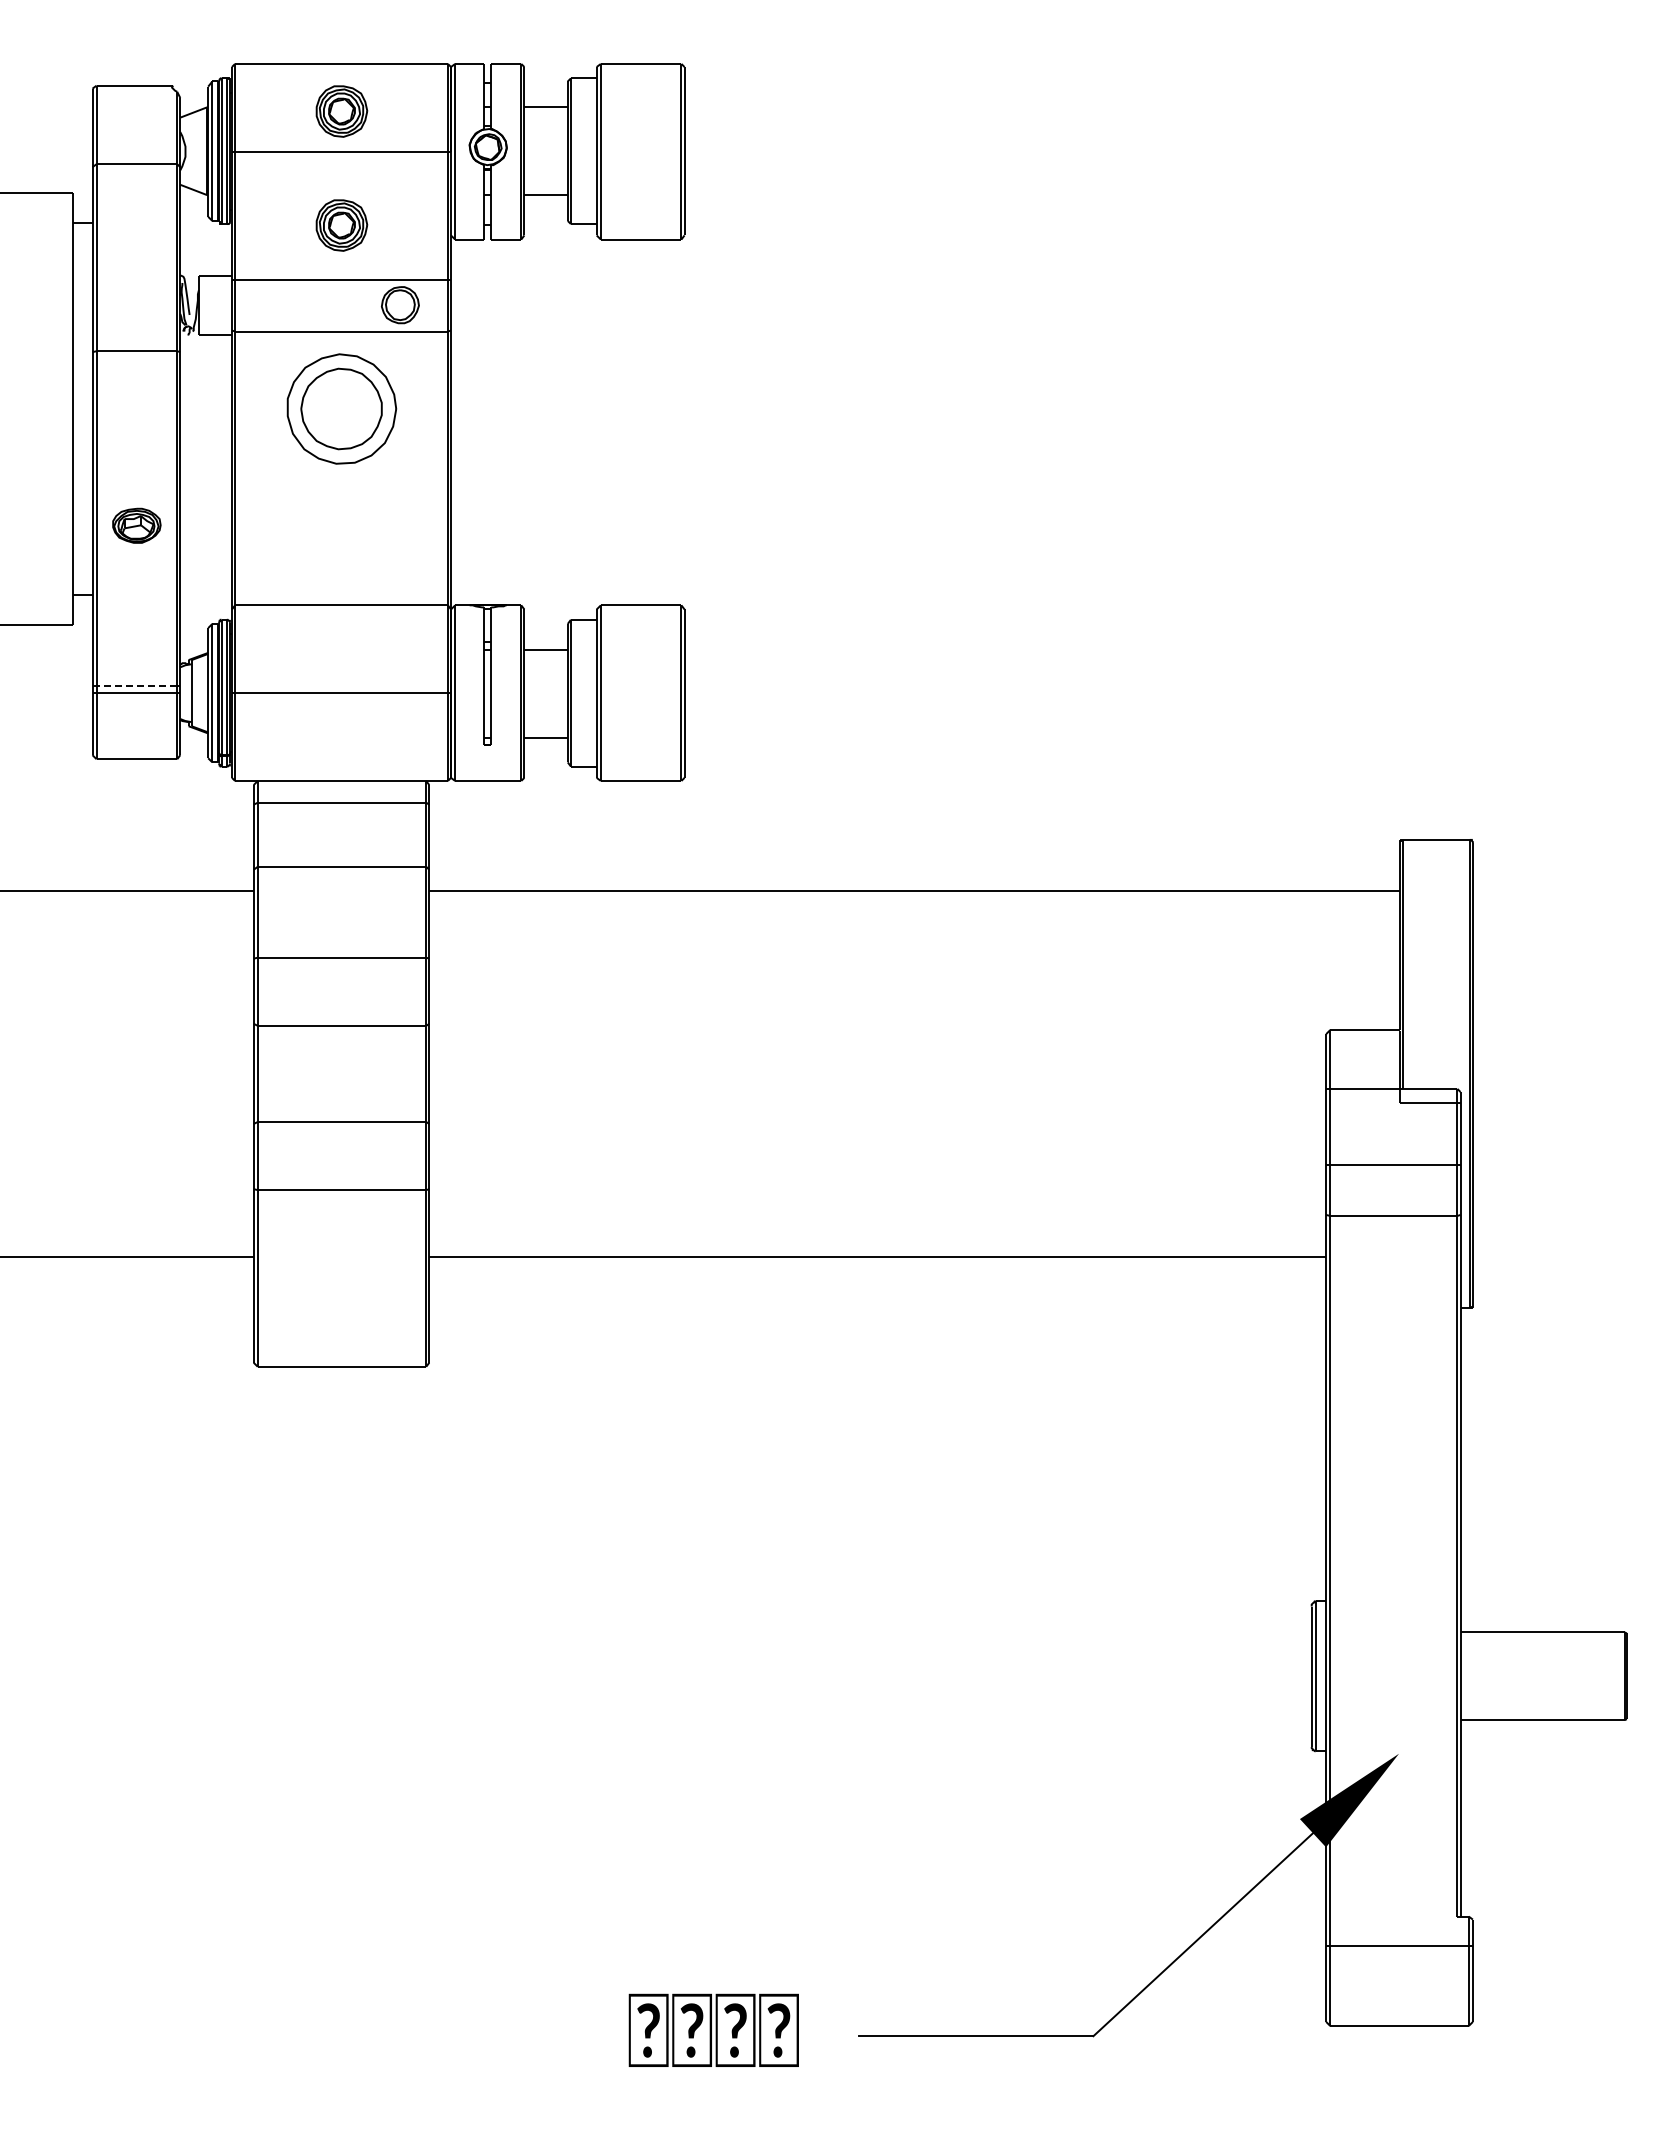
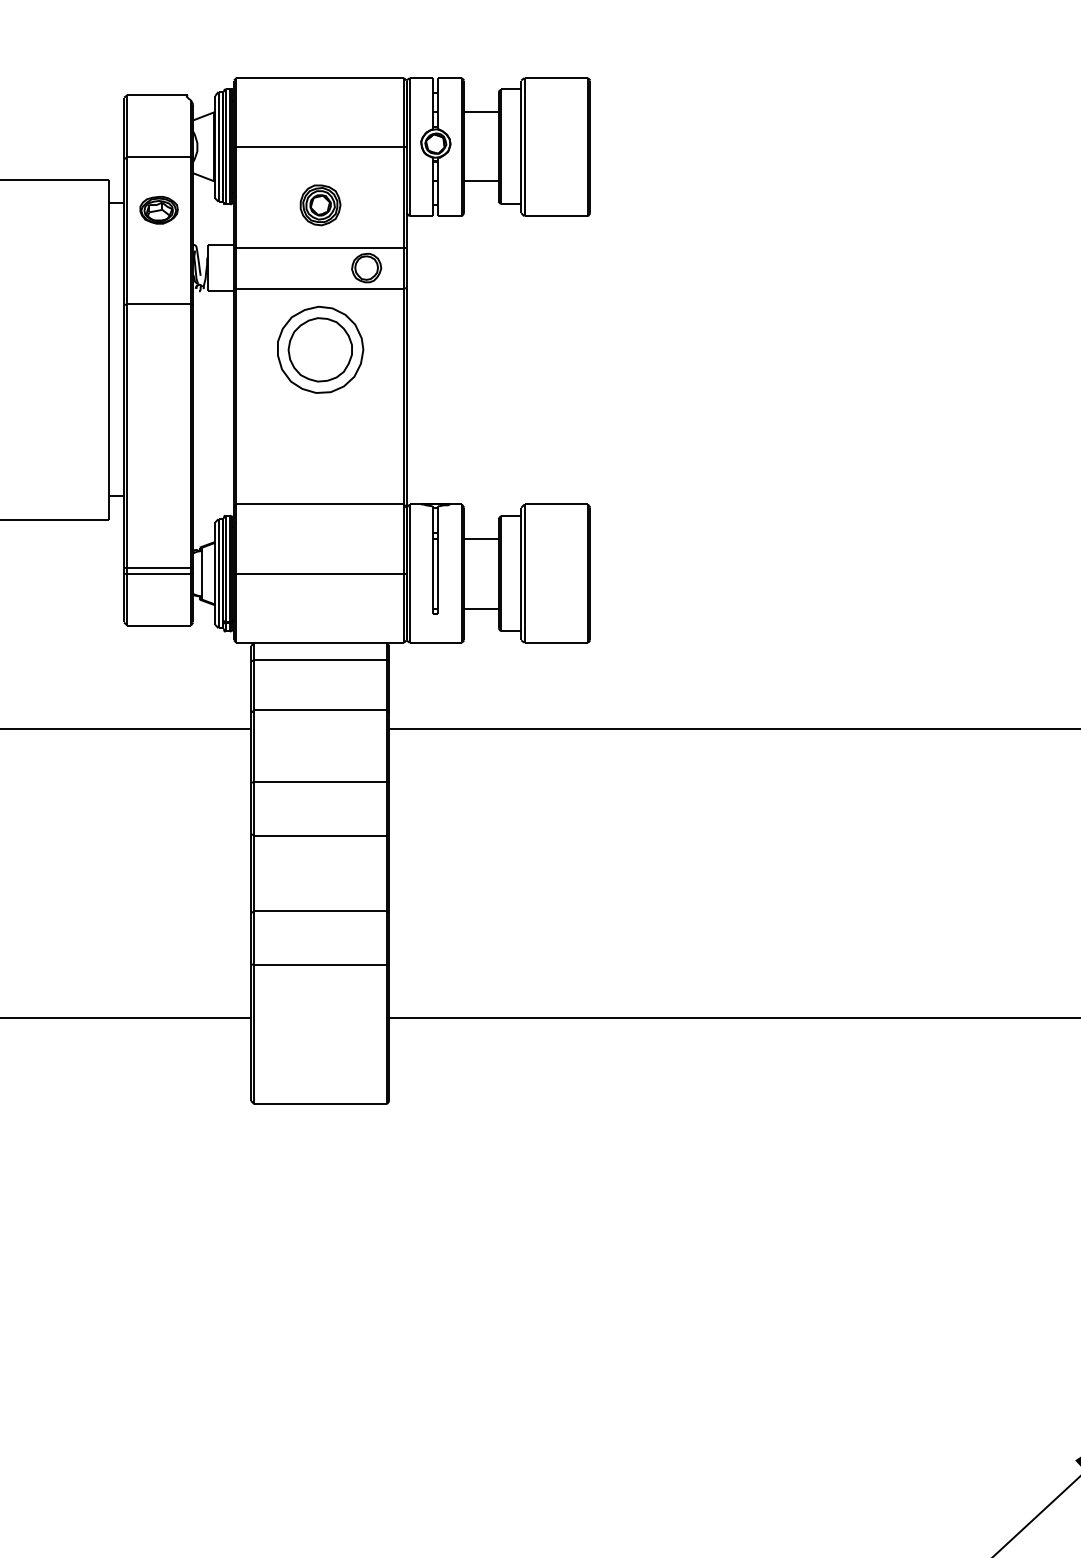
part: (341, 111) -> (320, 115), removed
part: (136, 525) -> (158, 210), moved
line: (136, 685) -> (158, 567), dashed -> solid

